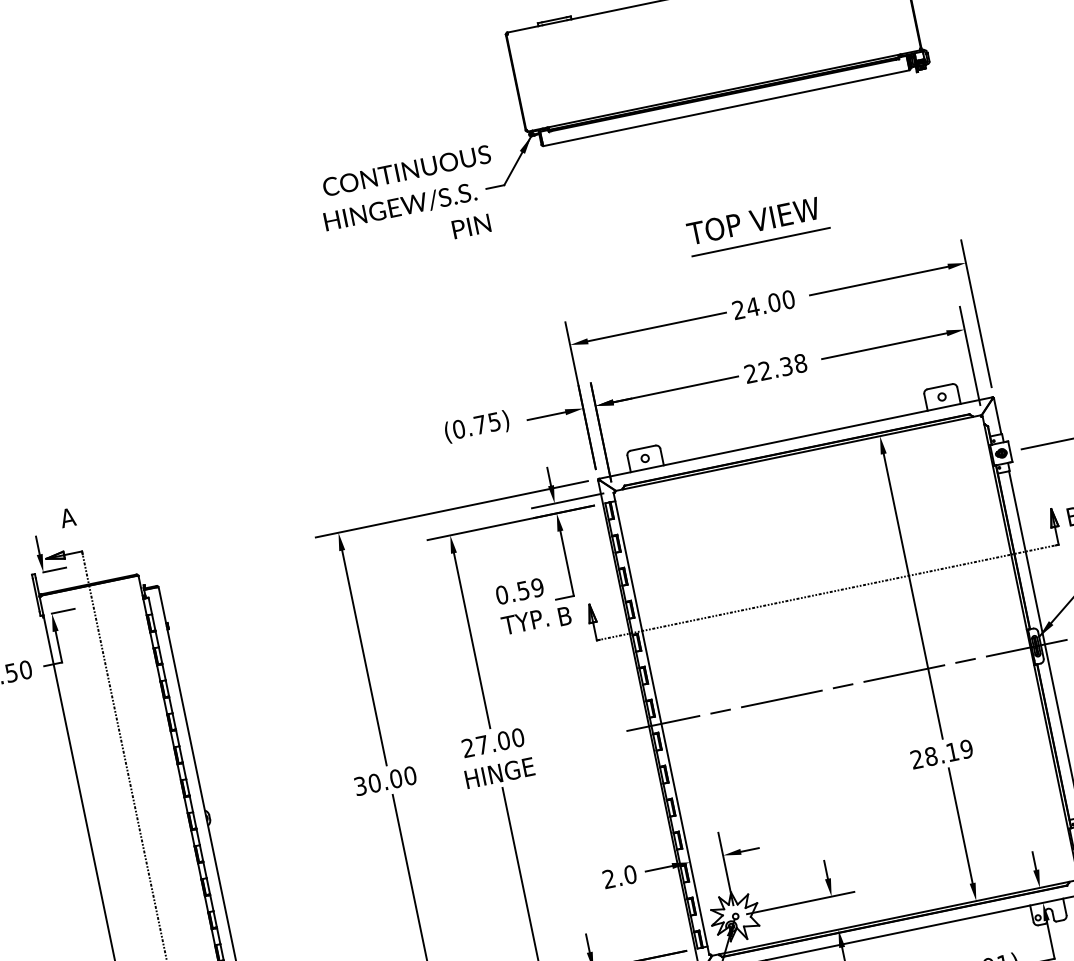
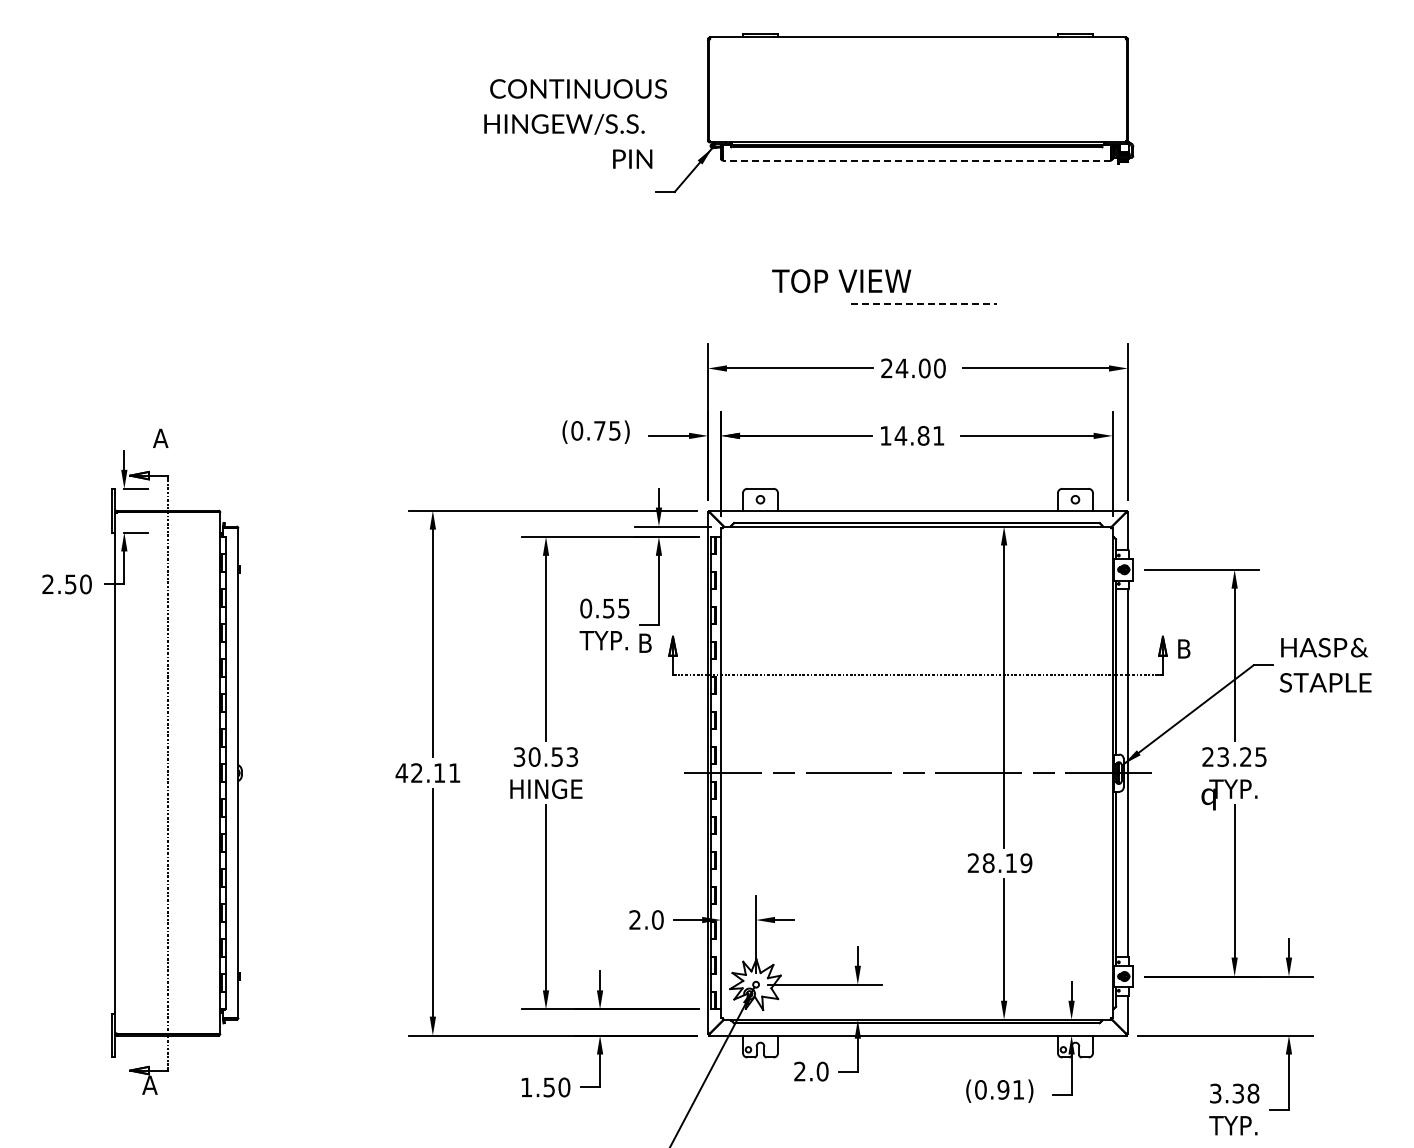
line: (726, 108) -> (916, 160), solid -> dashed
text: (410, 204) -> (575, 123), moved
text: (753, 221) -> (841, 281), moved
line: (761, 242) -> (924, 304), solid -> dashed
text: (775, 368) -> (912, 435), 22.38 -> 14.81
text: (537, 587) -> (623, 608), 0.59 -> 0.55
text: (492, 742) -> (545, 756), 27.00 -> 30.53
text: (384, 781) -> (427, 773), 30.00 -> 42.11

